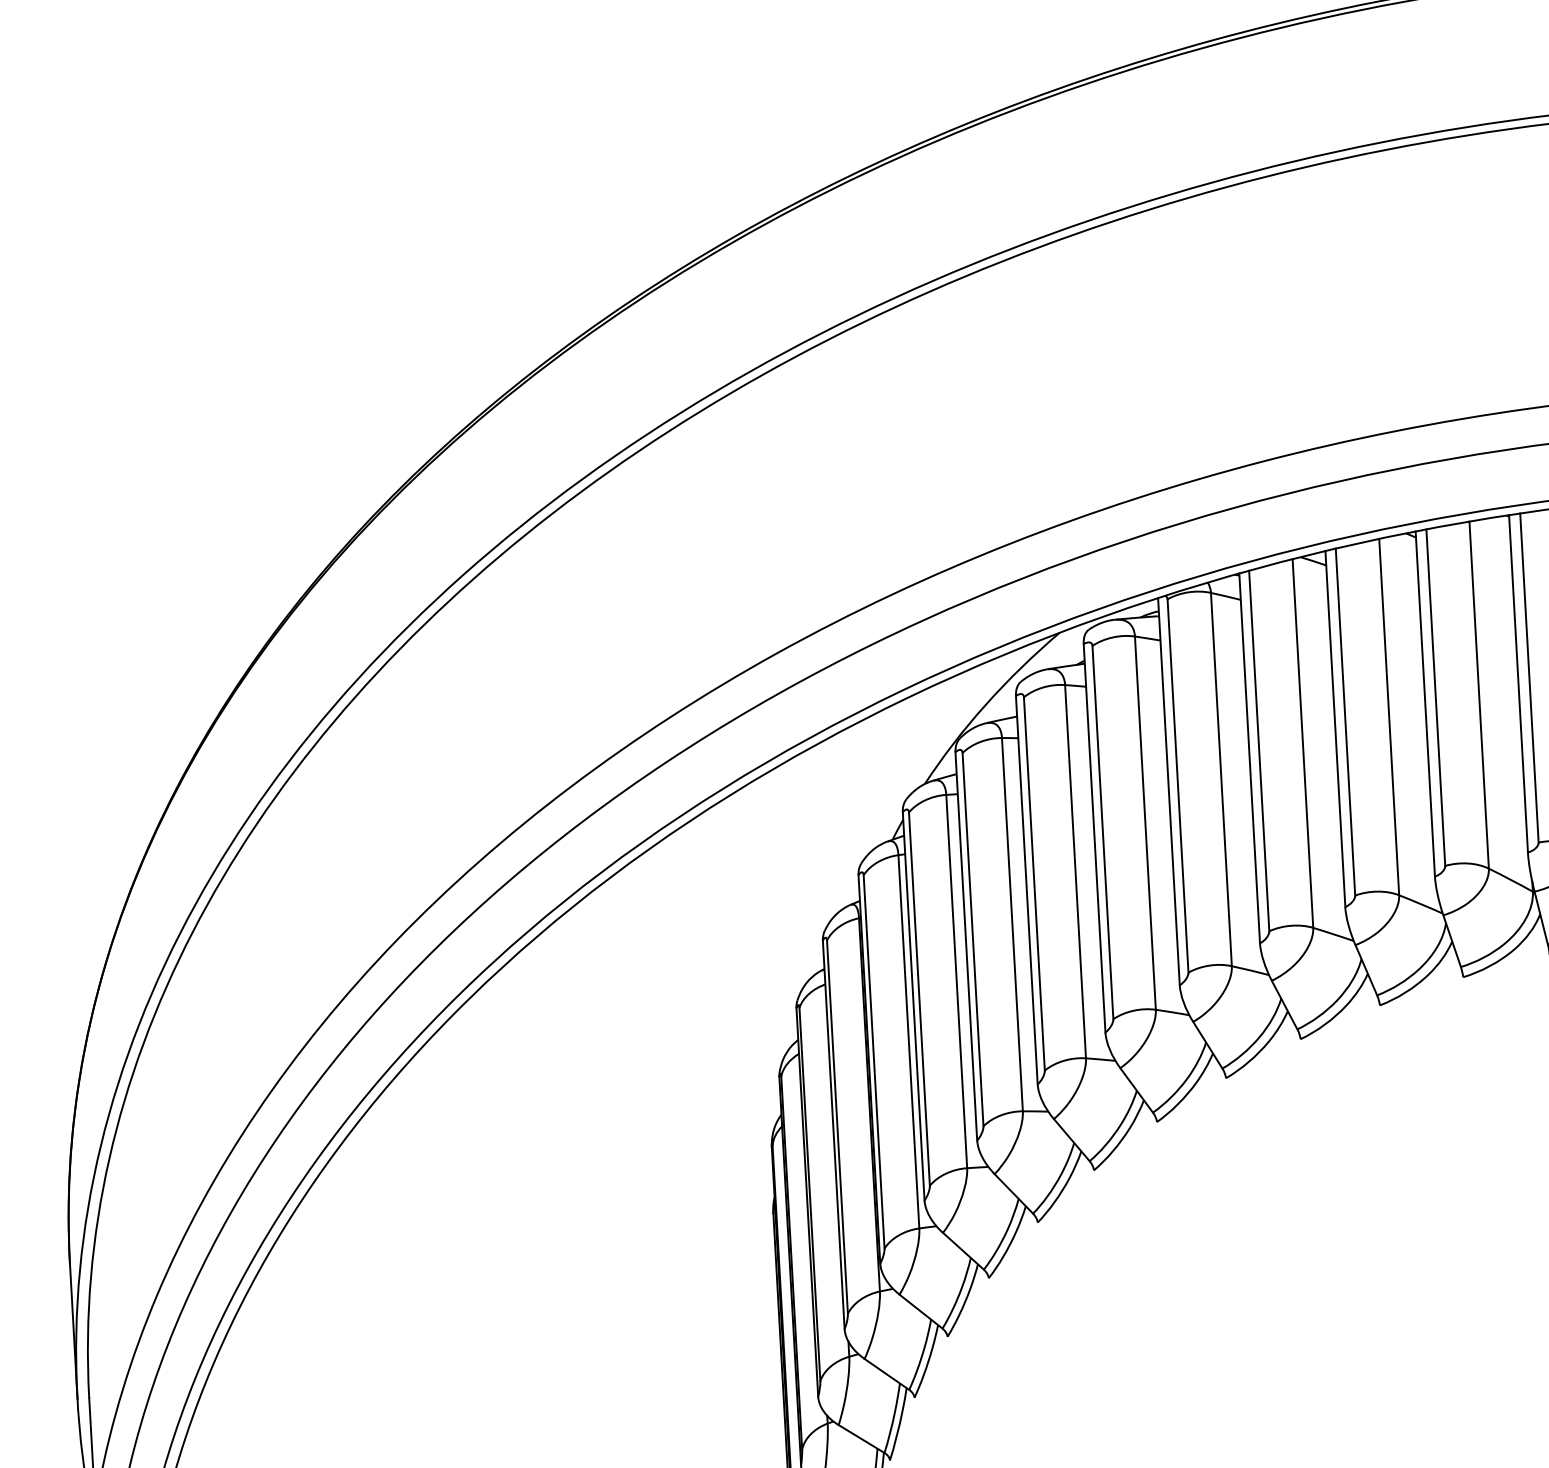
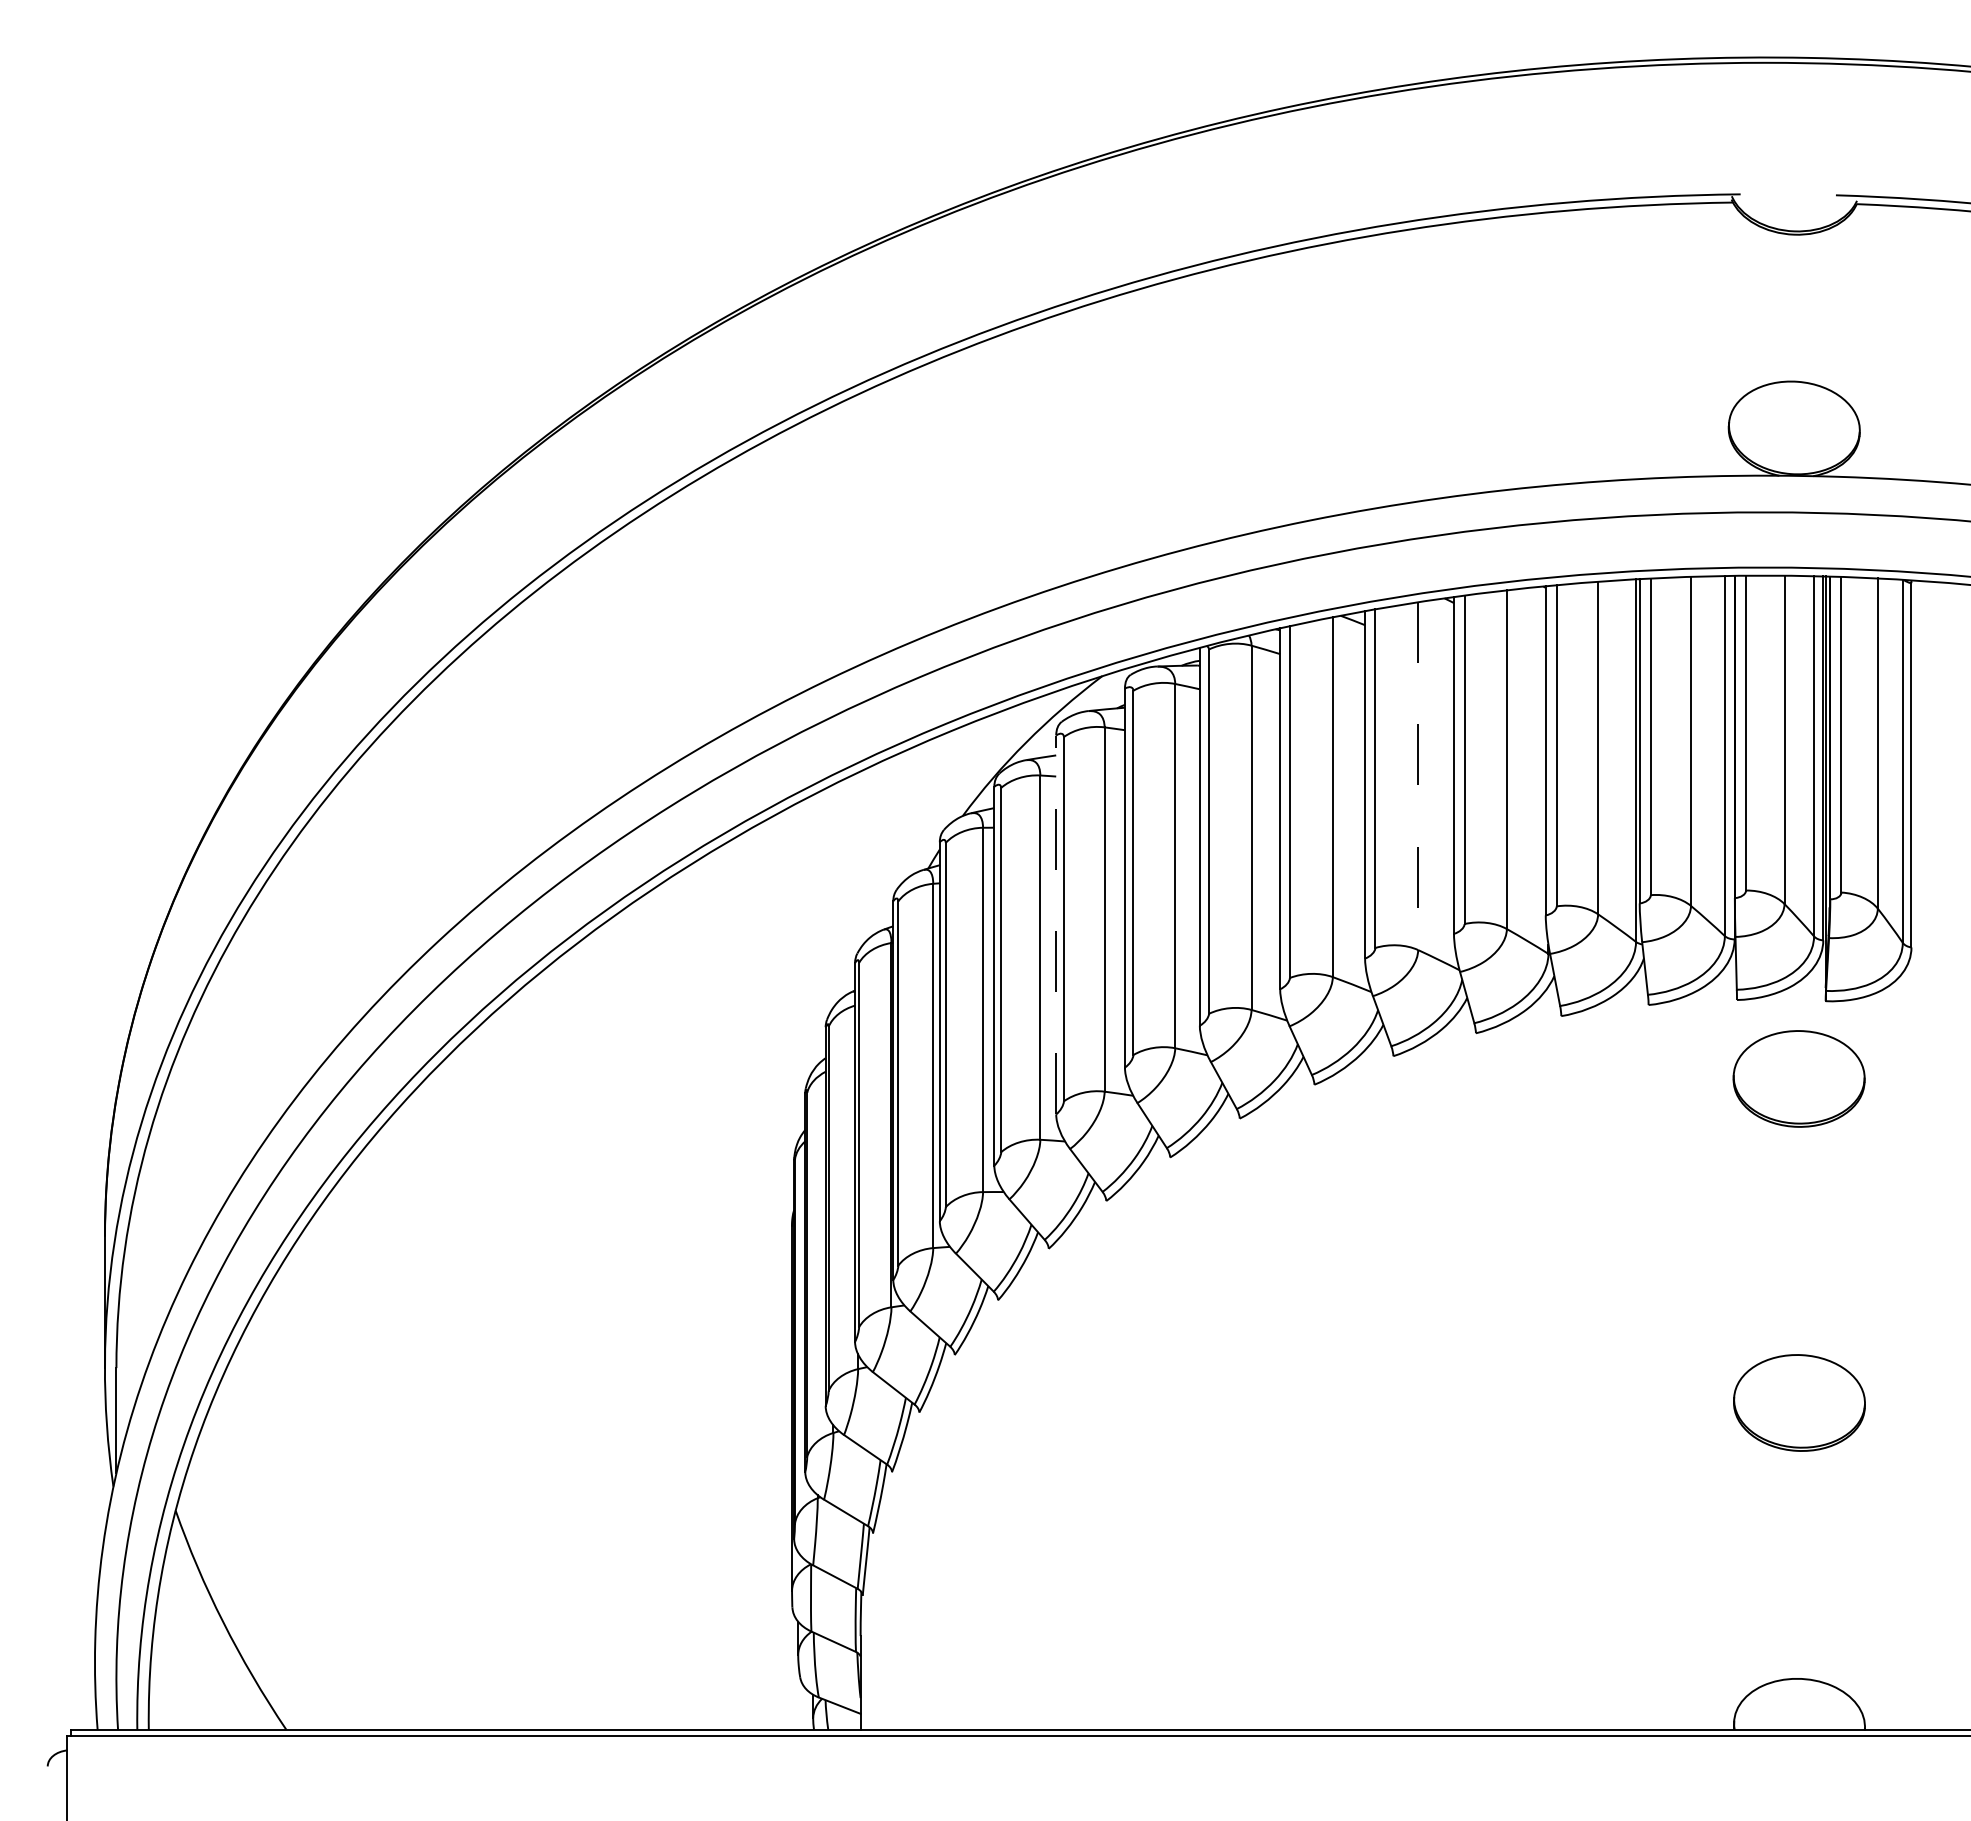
line: (1389, 717) -> (1418, 776), solid -> dashed
line: (1027, 889) -> (1056, 924), solid -> dashed

